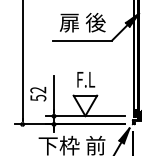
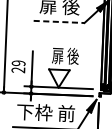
line: (83, 40) -> (59, 21), solid -> dashed
text: (91, 79) -> (65, 56), F.L -> 扉 後
text: (38, 93) -> (18, 66), 52 -> 29

